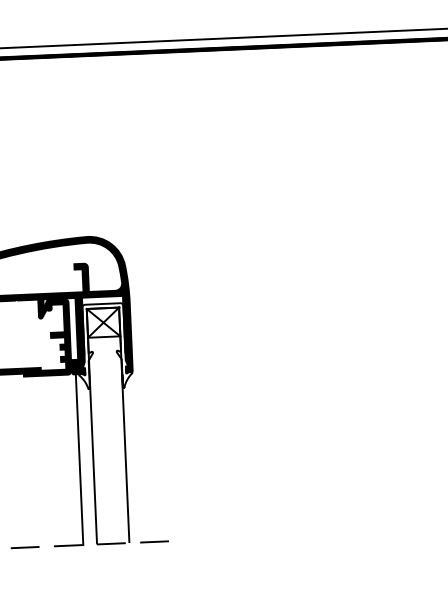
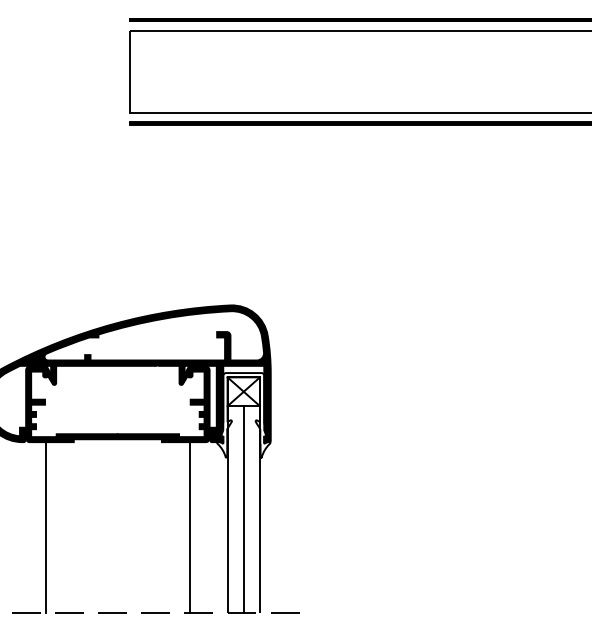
line: (108, 440) -> (243, 509), added
line: (79, 459) -> (189, 527), moved

